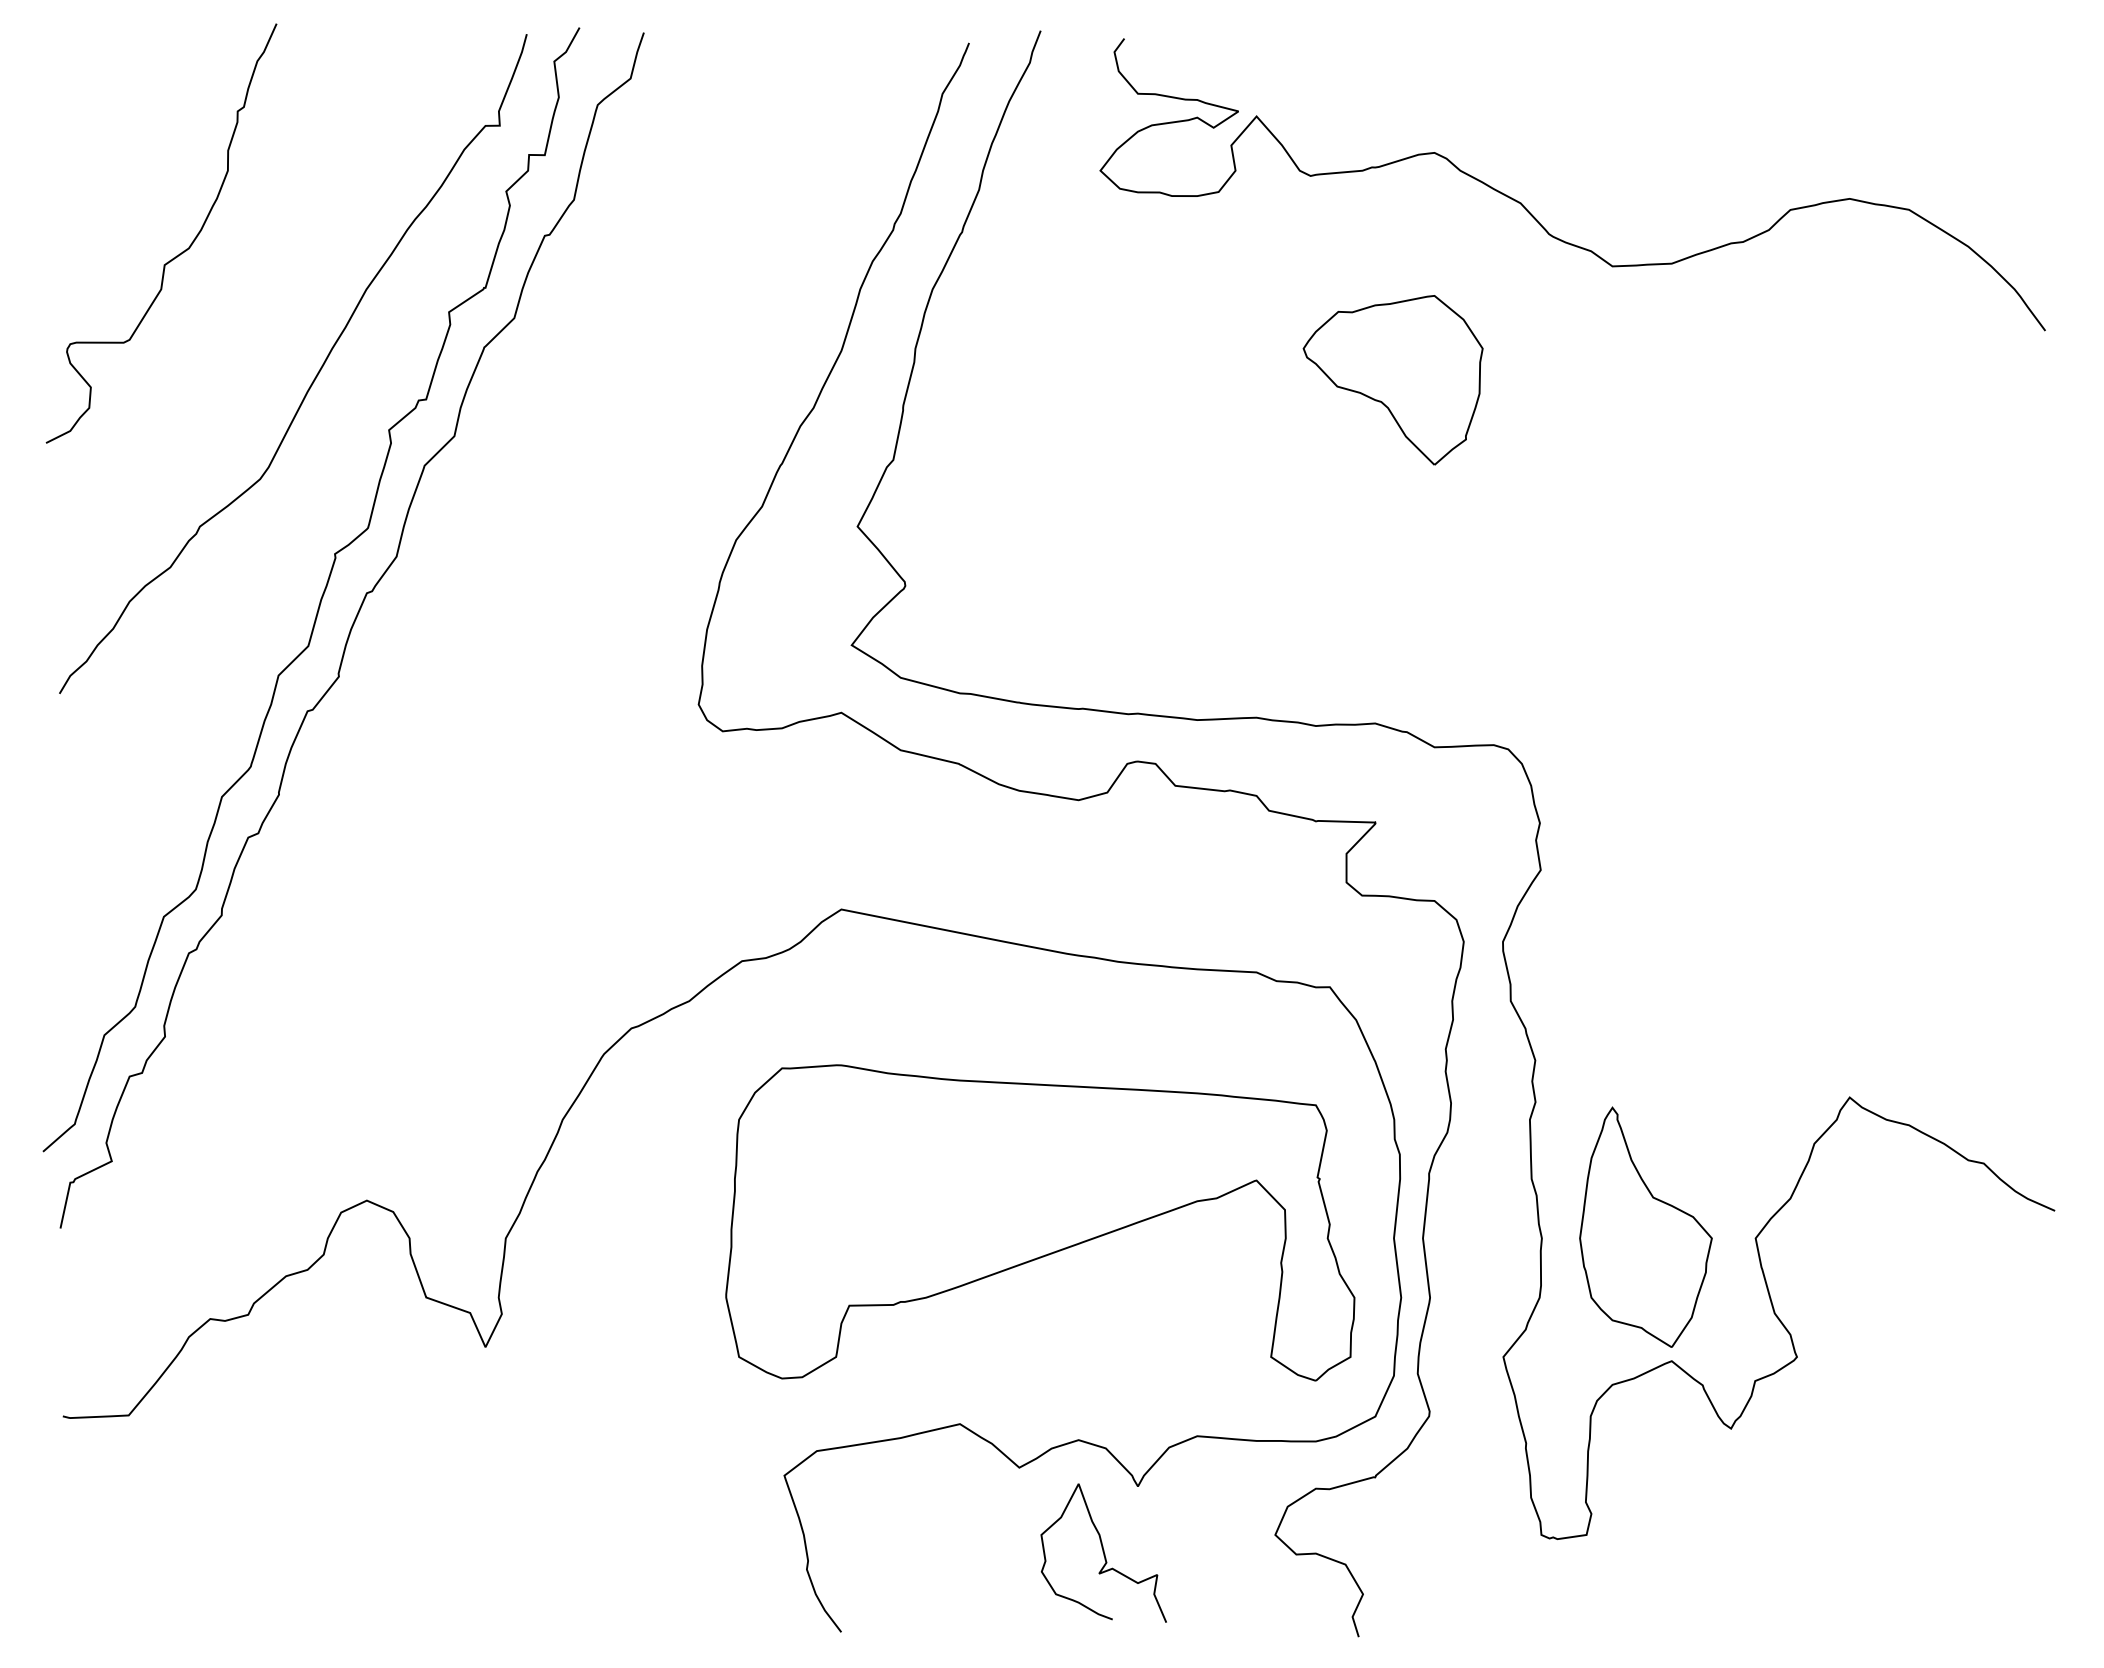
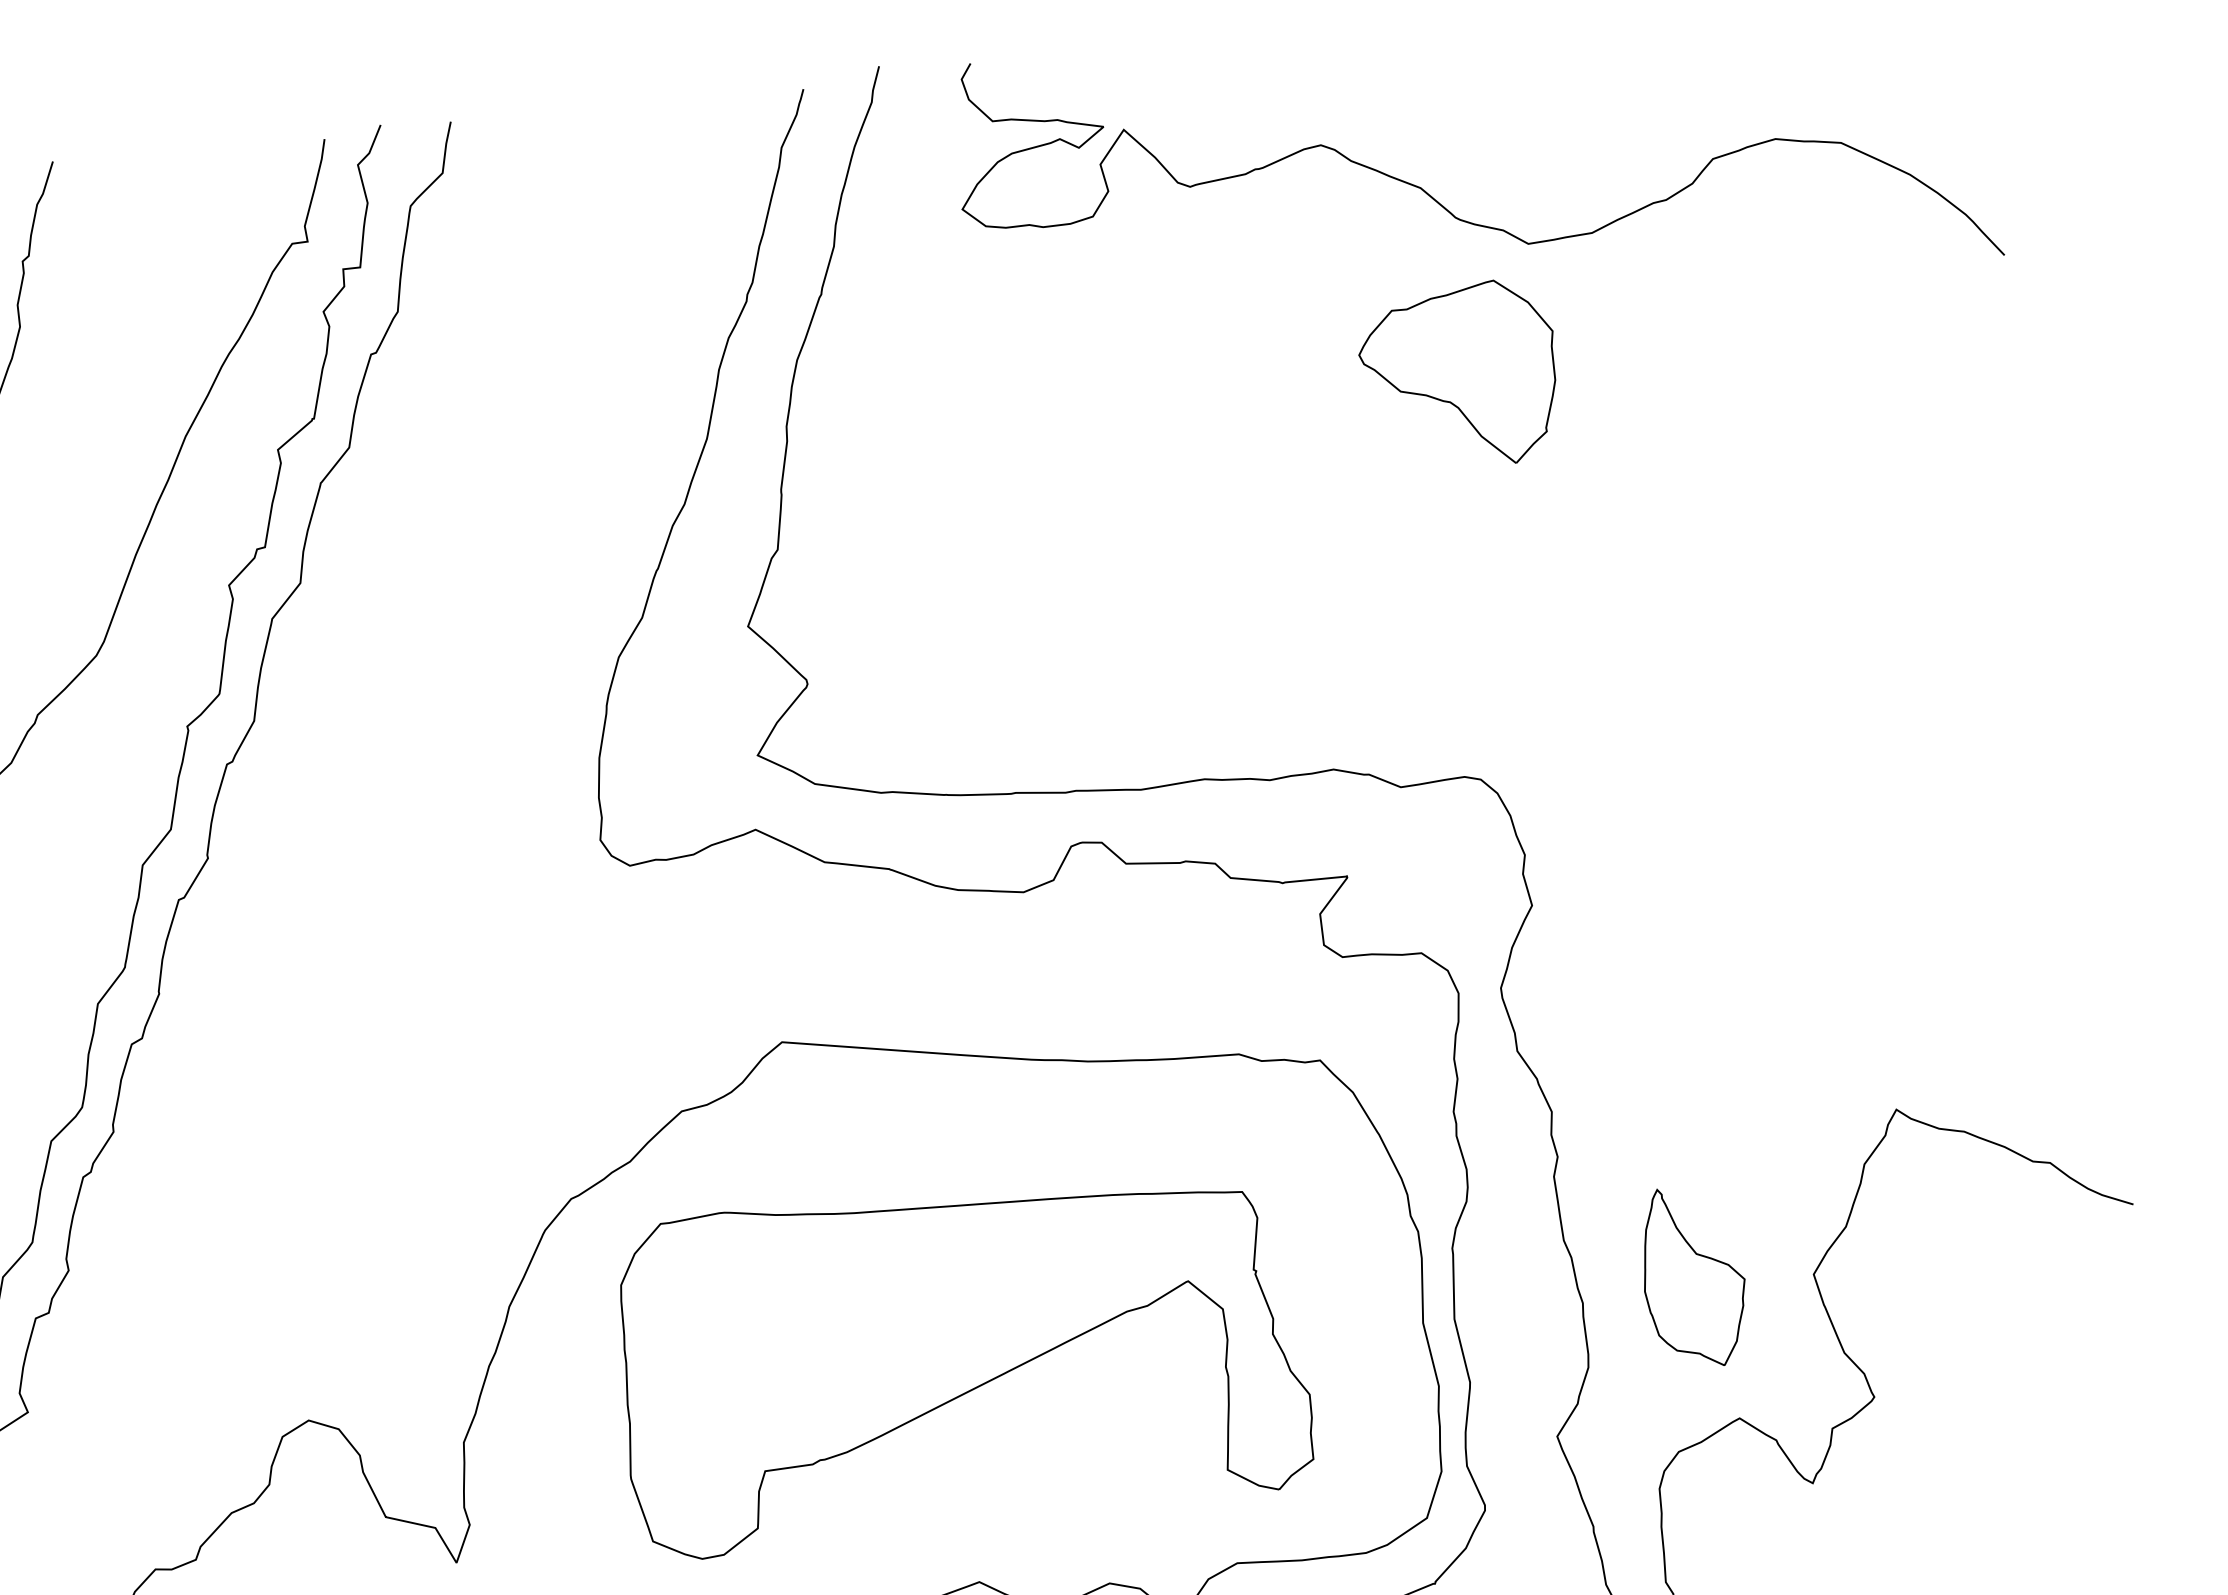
part: (1392, 380) -> (1459, 377), moved
part: (1040, 1222) -> (960, 1355), moved
part: (1645, 1226) -> (1693, 1276), size x0.7

